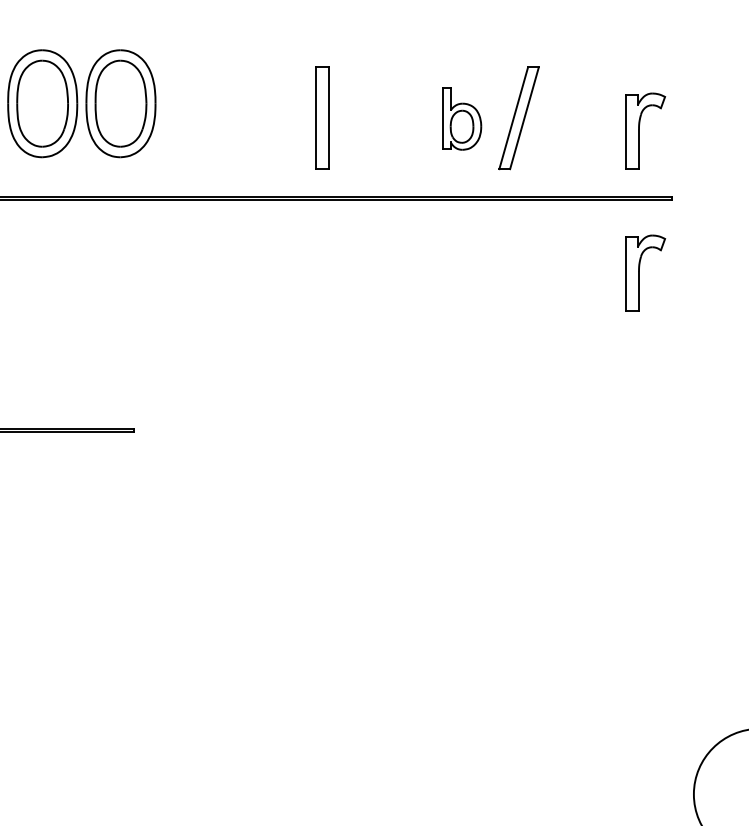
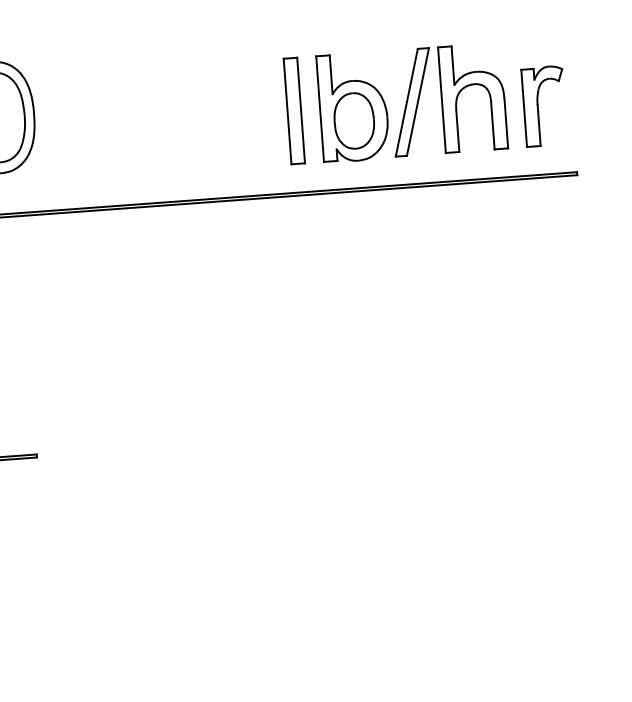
part: (573, 107) -> (467, 87), added
part: (322, 117) -> (294, 110), moved
part: (461, 118) -> (352, 107), size x1.67
part: (645, 272) -> (555, 252), removed

